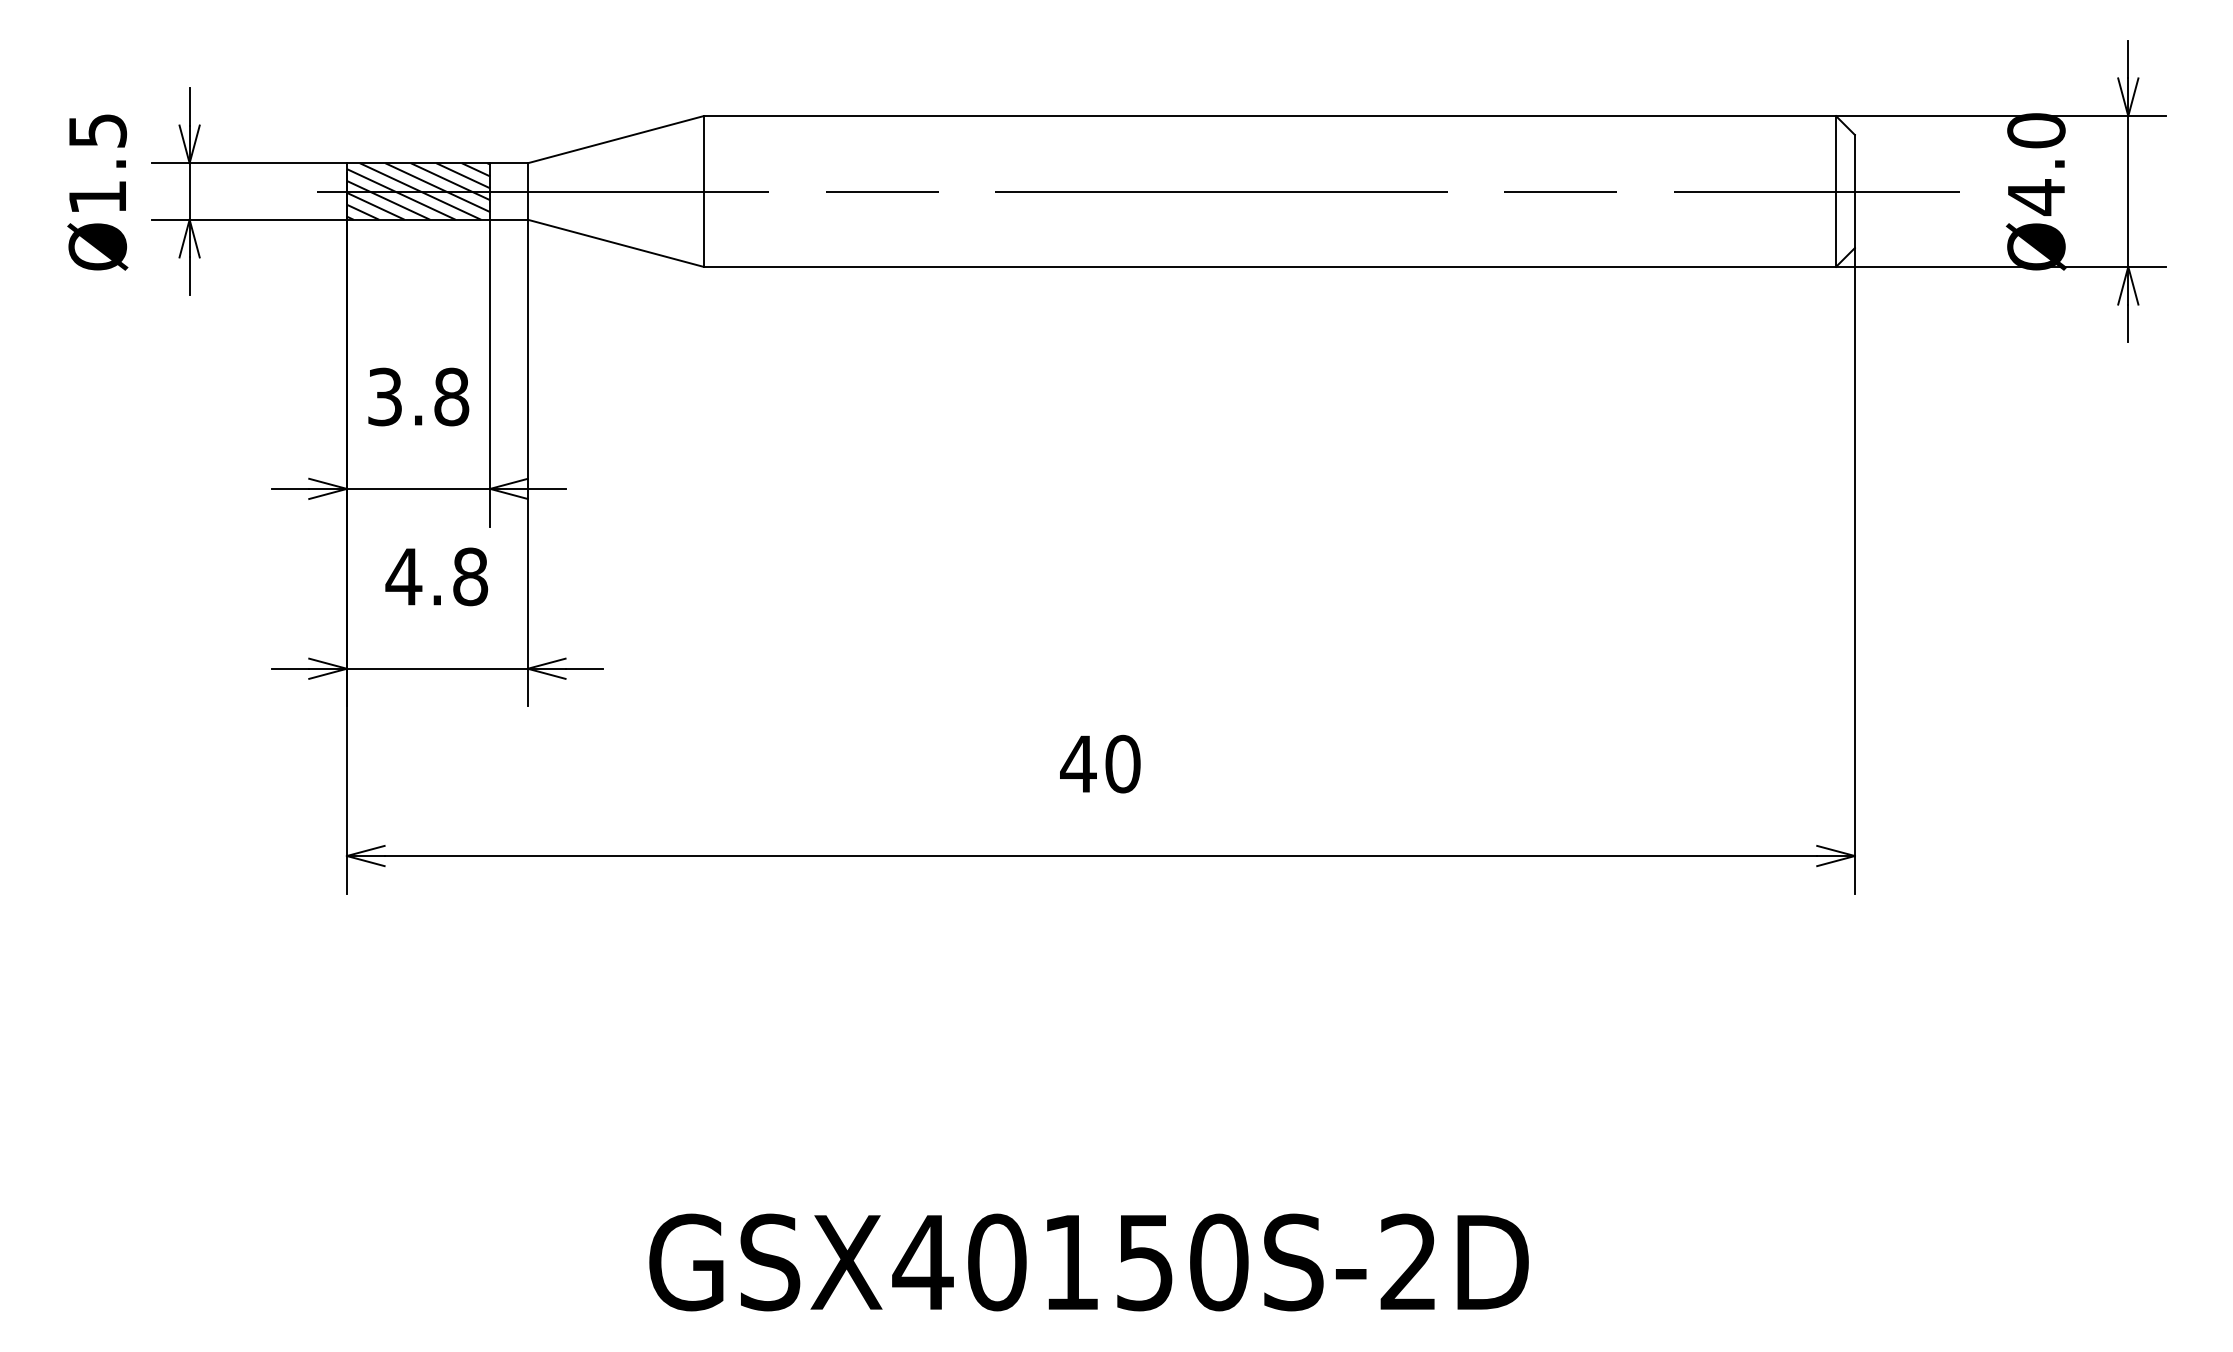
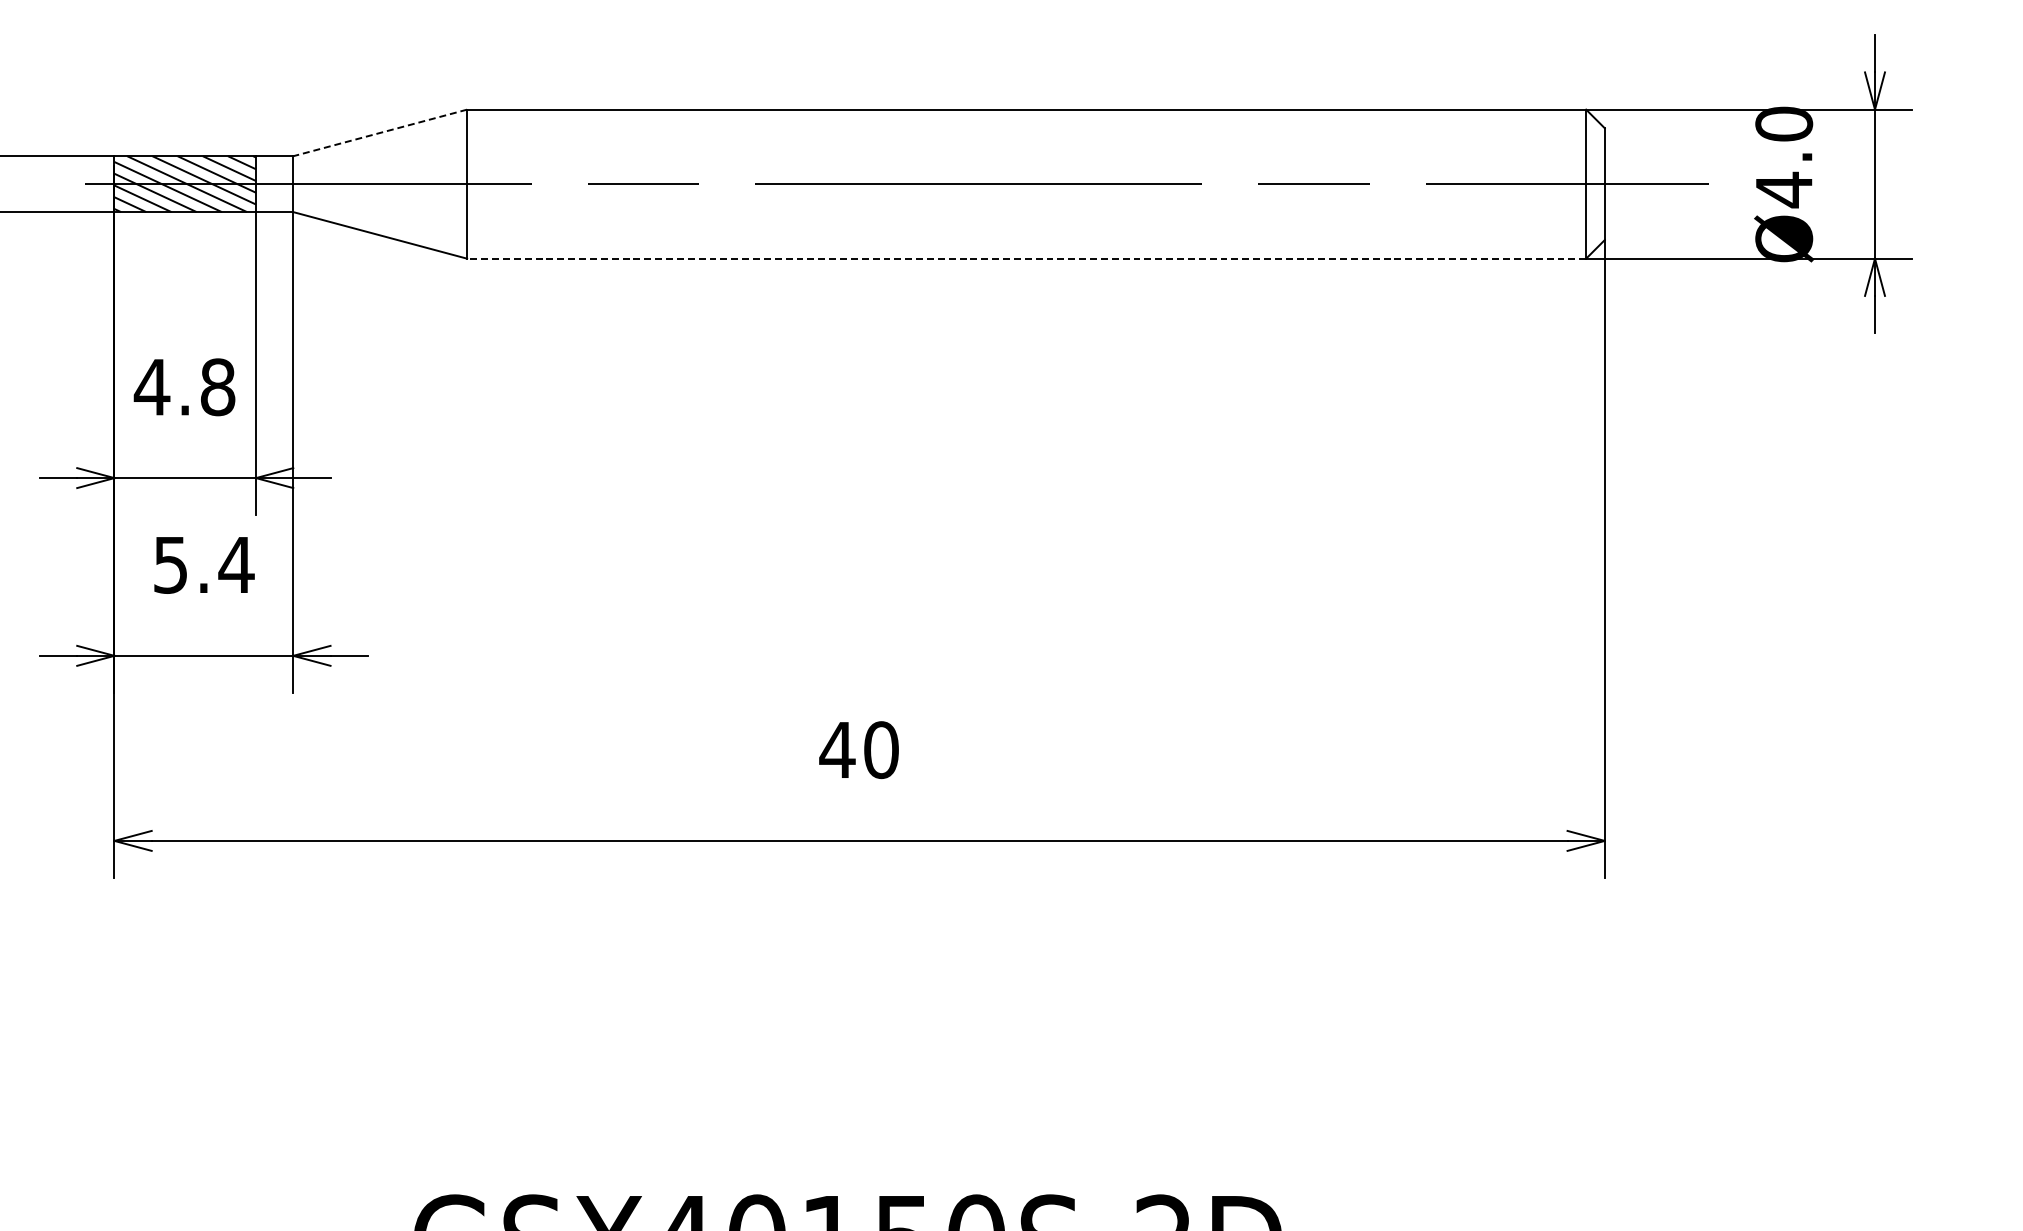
line: (615, 139) -> (379, 132), solid -> dashed
line: (1269, 266) -> (1026, 258), solid -> dashed
text: (384, 396) -> (151, 386), 3.8 -> 4.8
text: (436, 576) -> (202, 564), 4.8 -> 5.4

